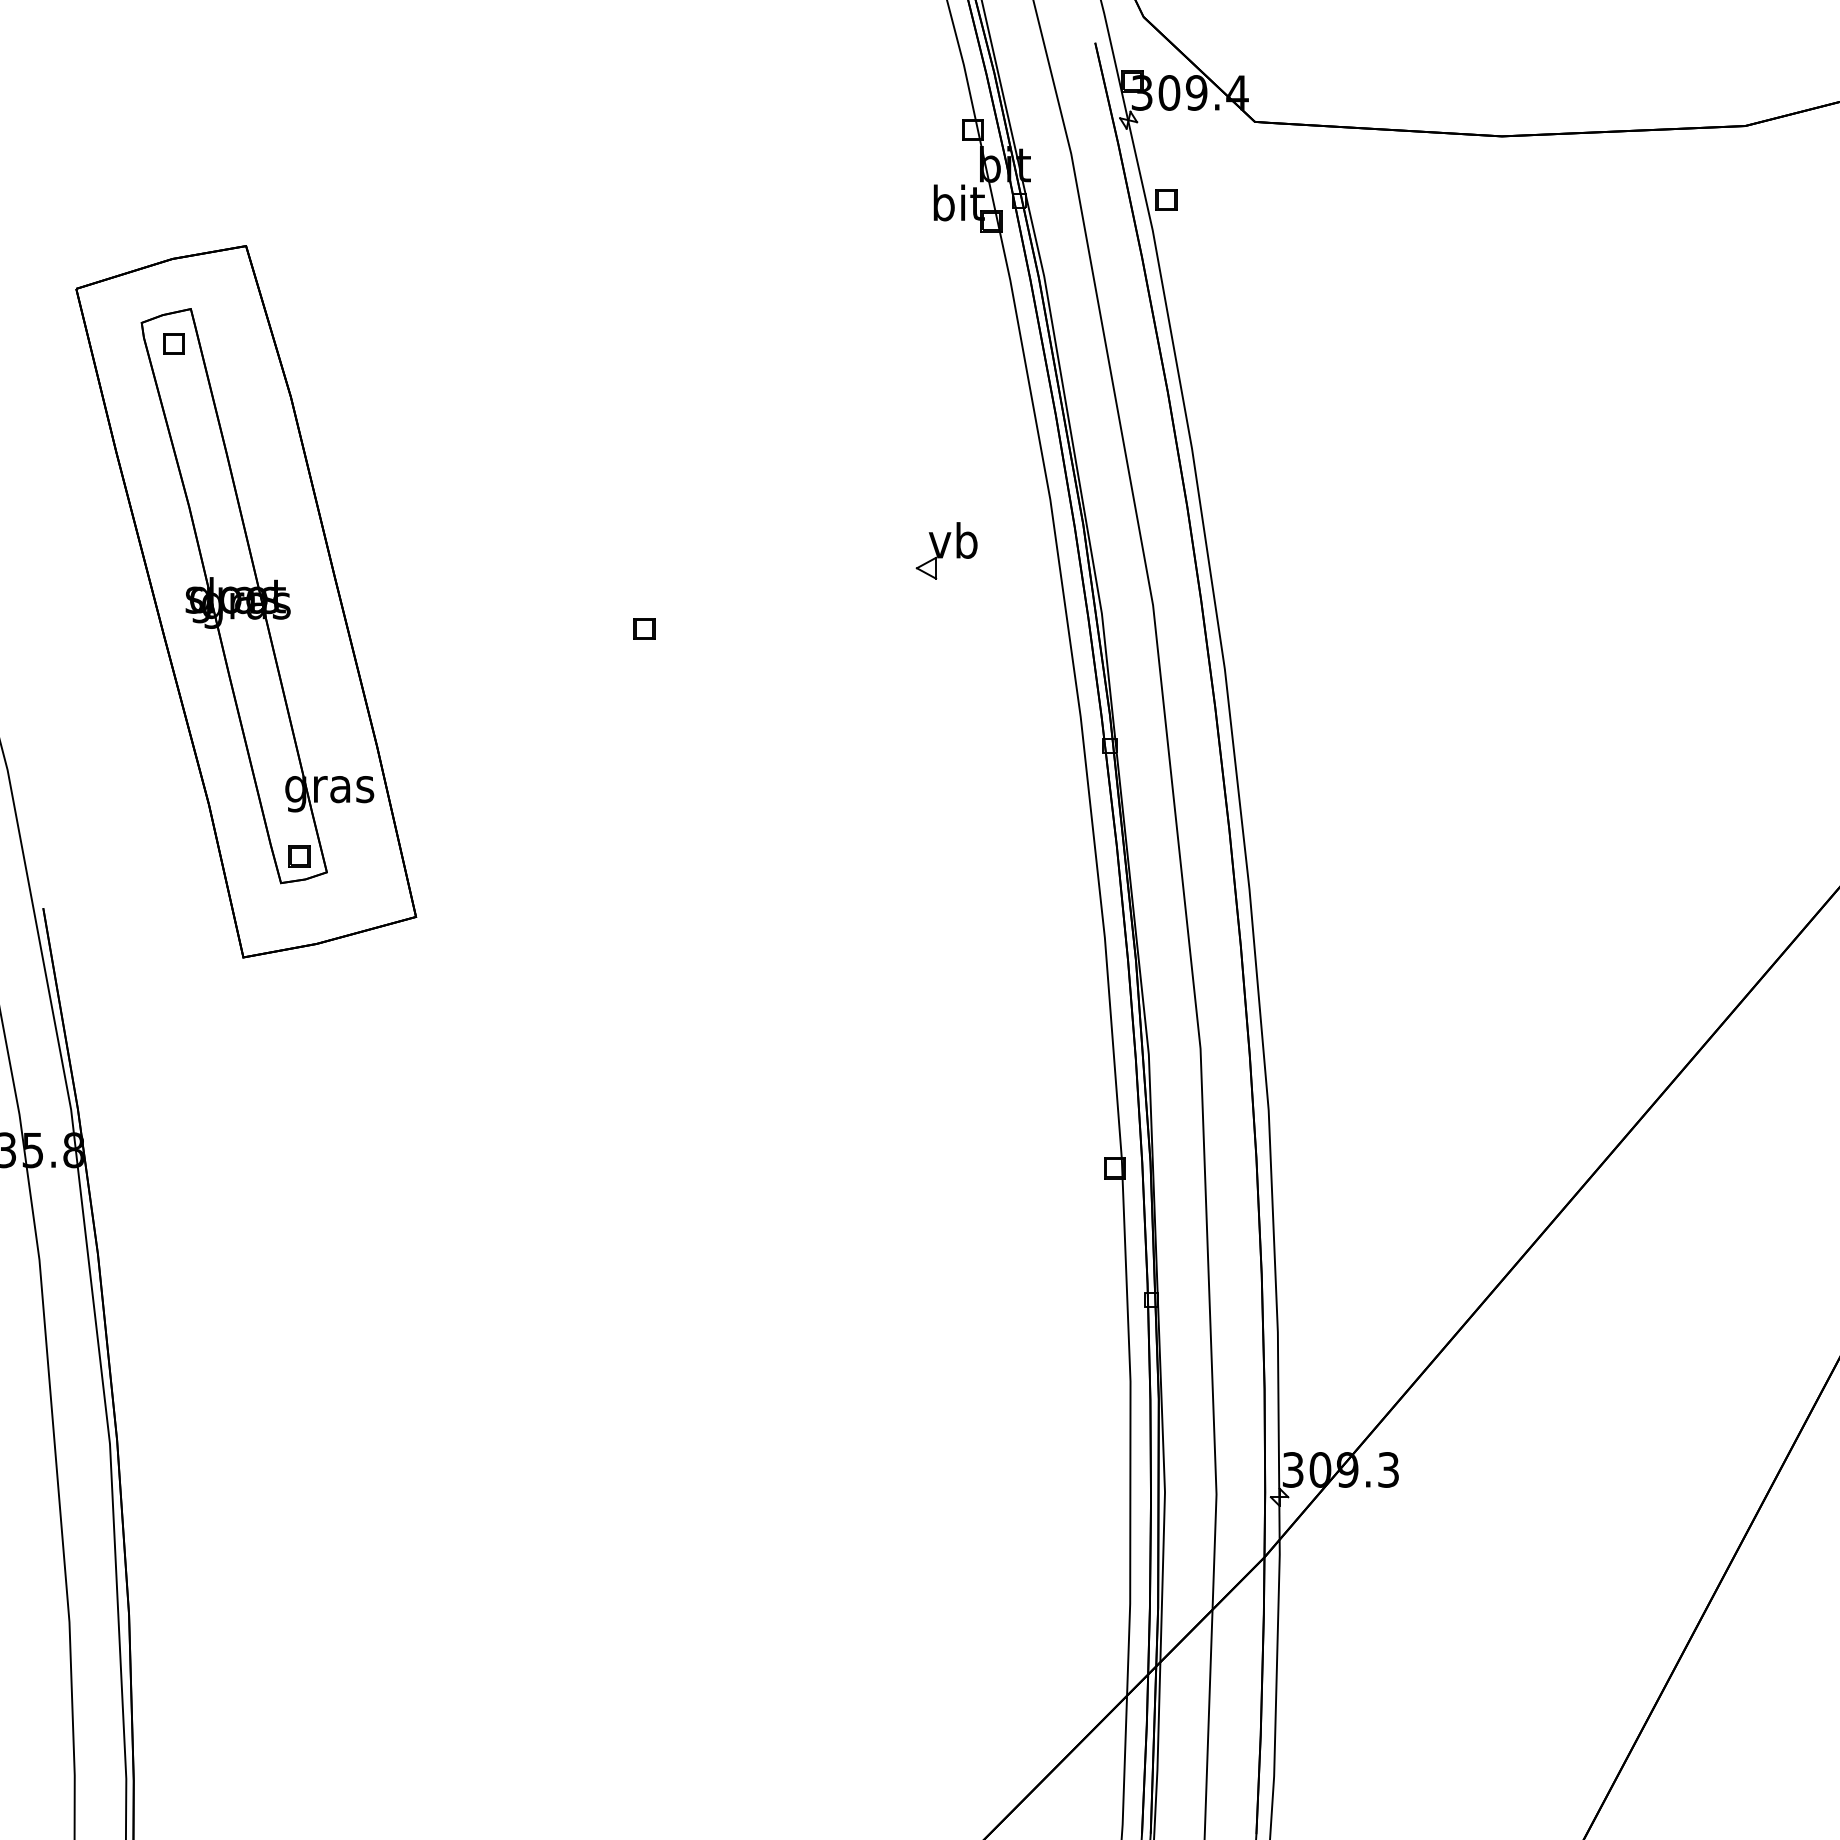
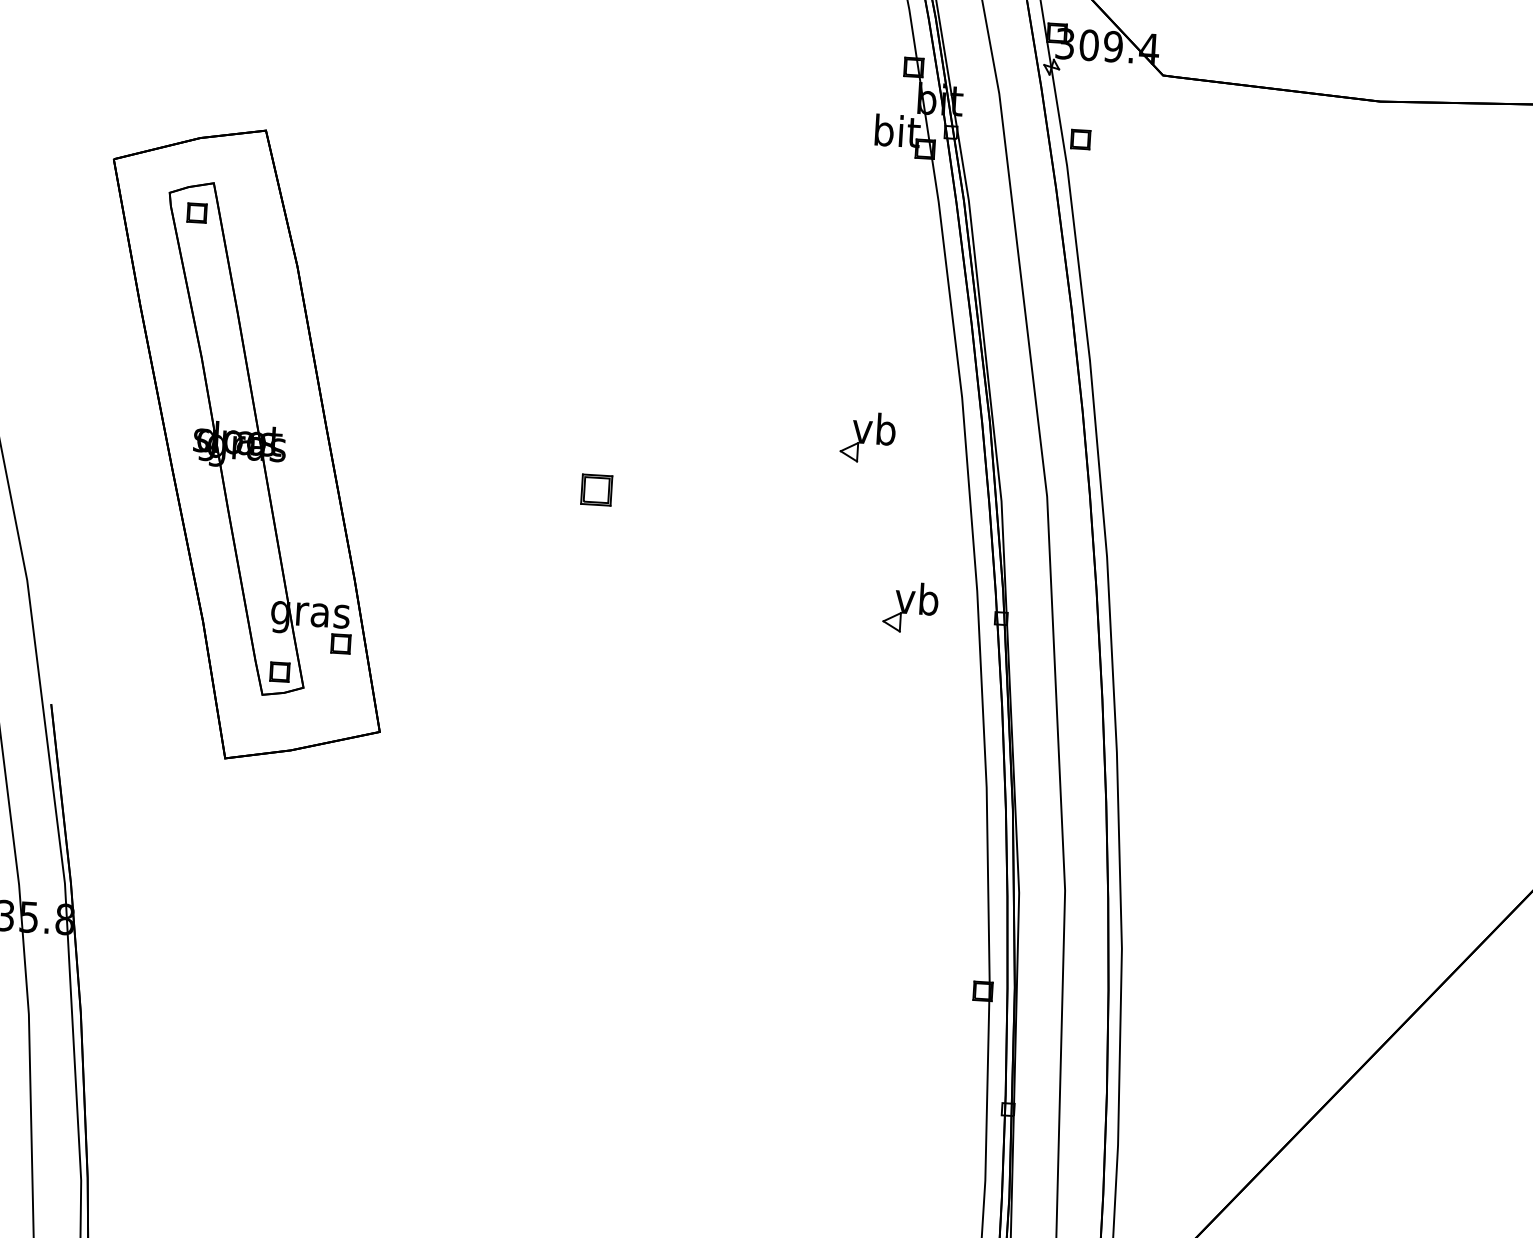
part: (644, 628) -> (597, 489), size x1.6
part: (1006, 739) -> (910, 607), added
part: (366, 820) -> (341, 644), added

